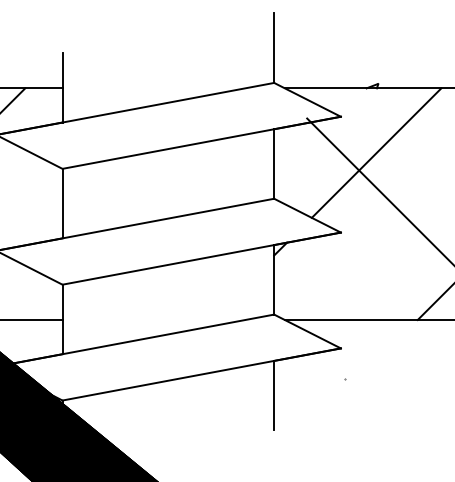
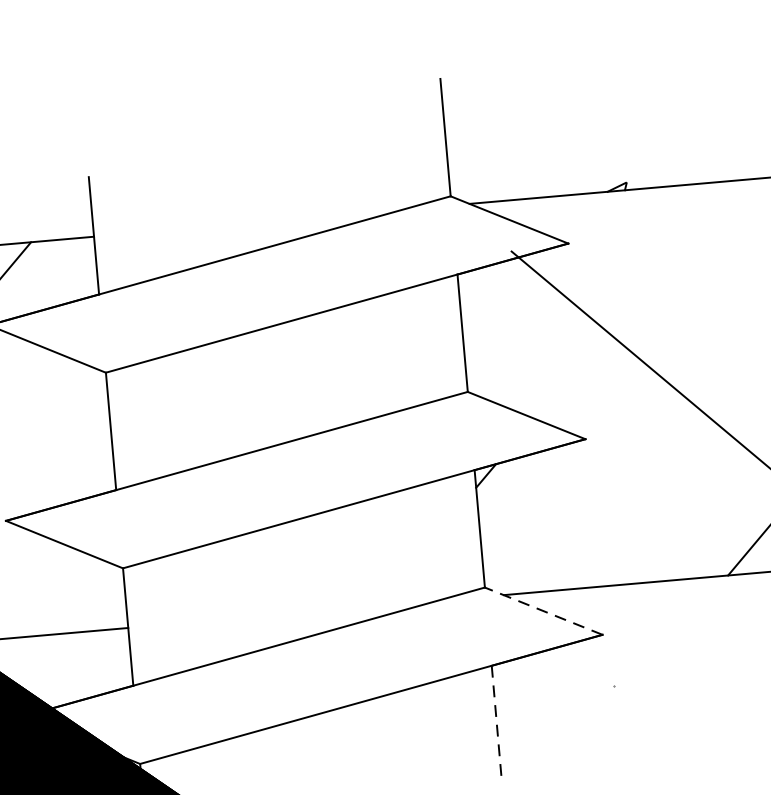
line: (376, 152) -> (633, 298), removed
line: (307, 331) -> (543, 611), solid -> dashed
line: (274, 395) -> (497, 724), solid -> dashed

